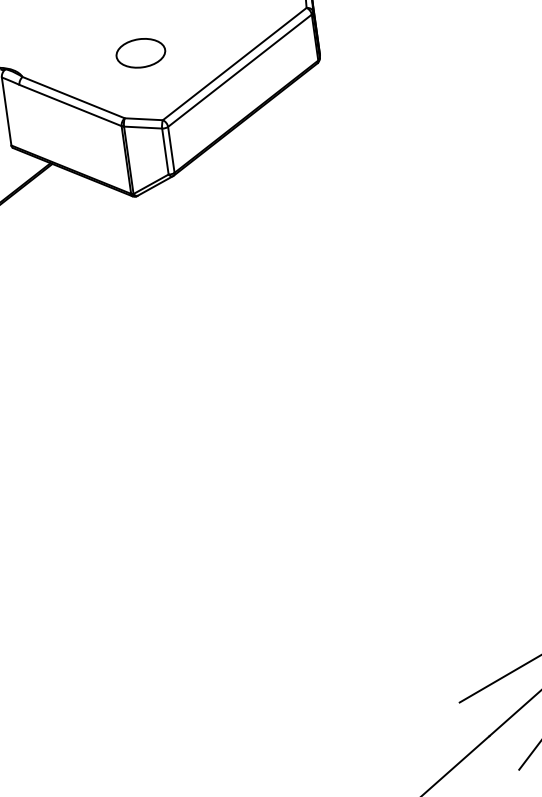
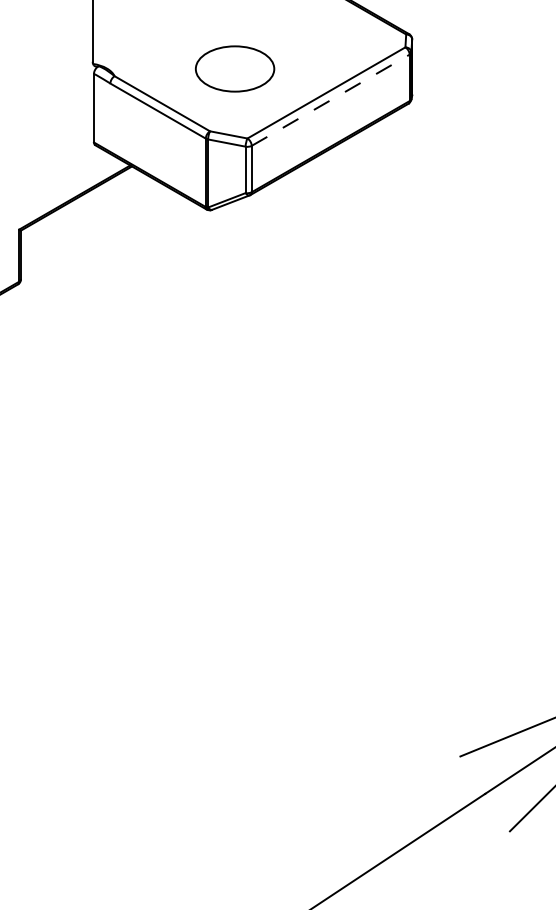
part: (140, 53) -> (234, 69), size x1.6
line: (240, 70) -> (331, 100), solid -> dashed

